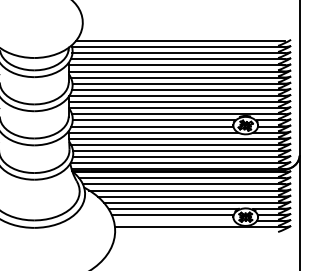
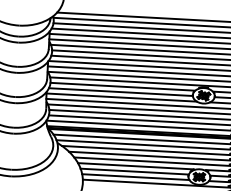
line: (173, 221) -> (135, 177), added

